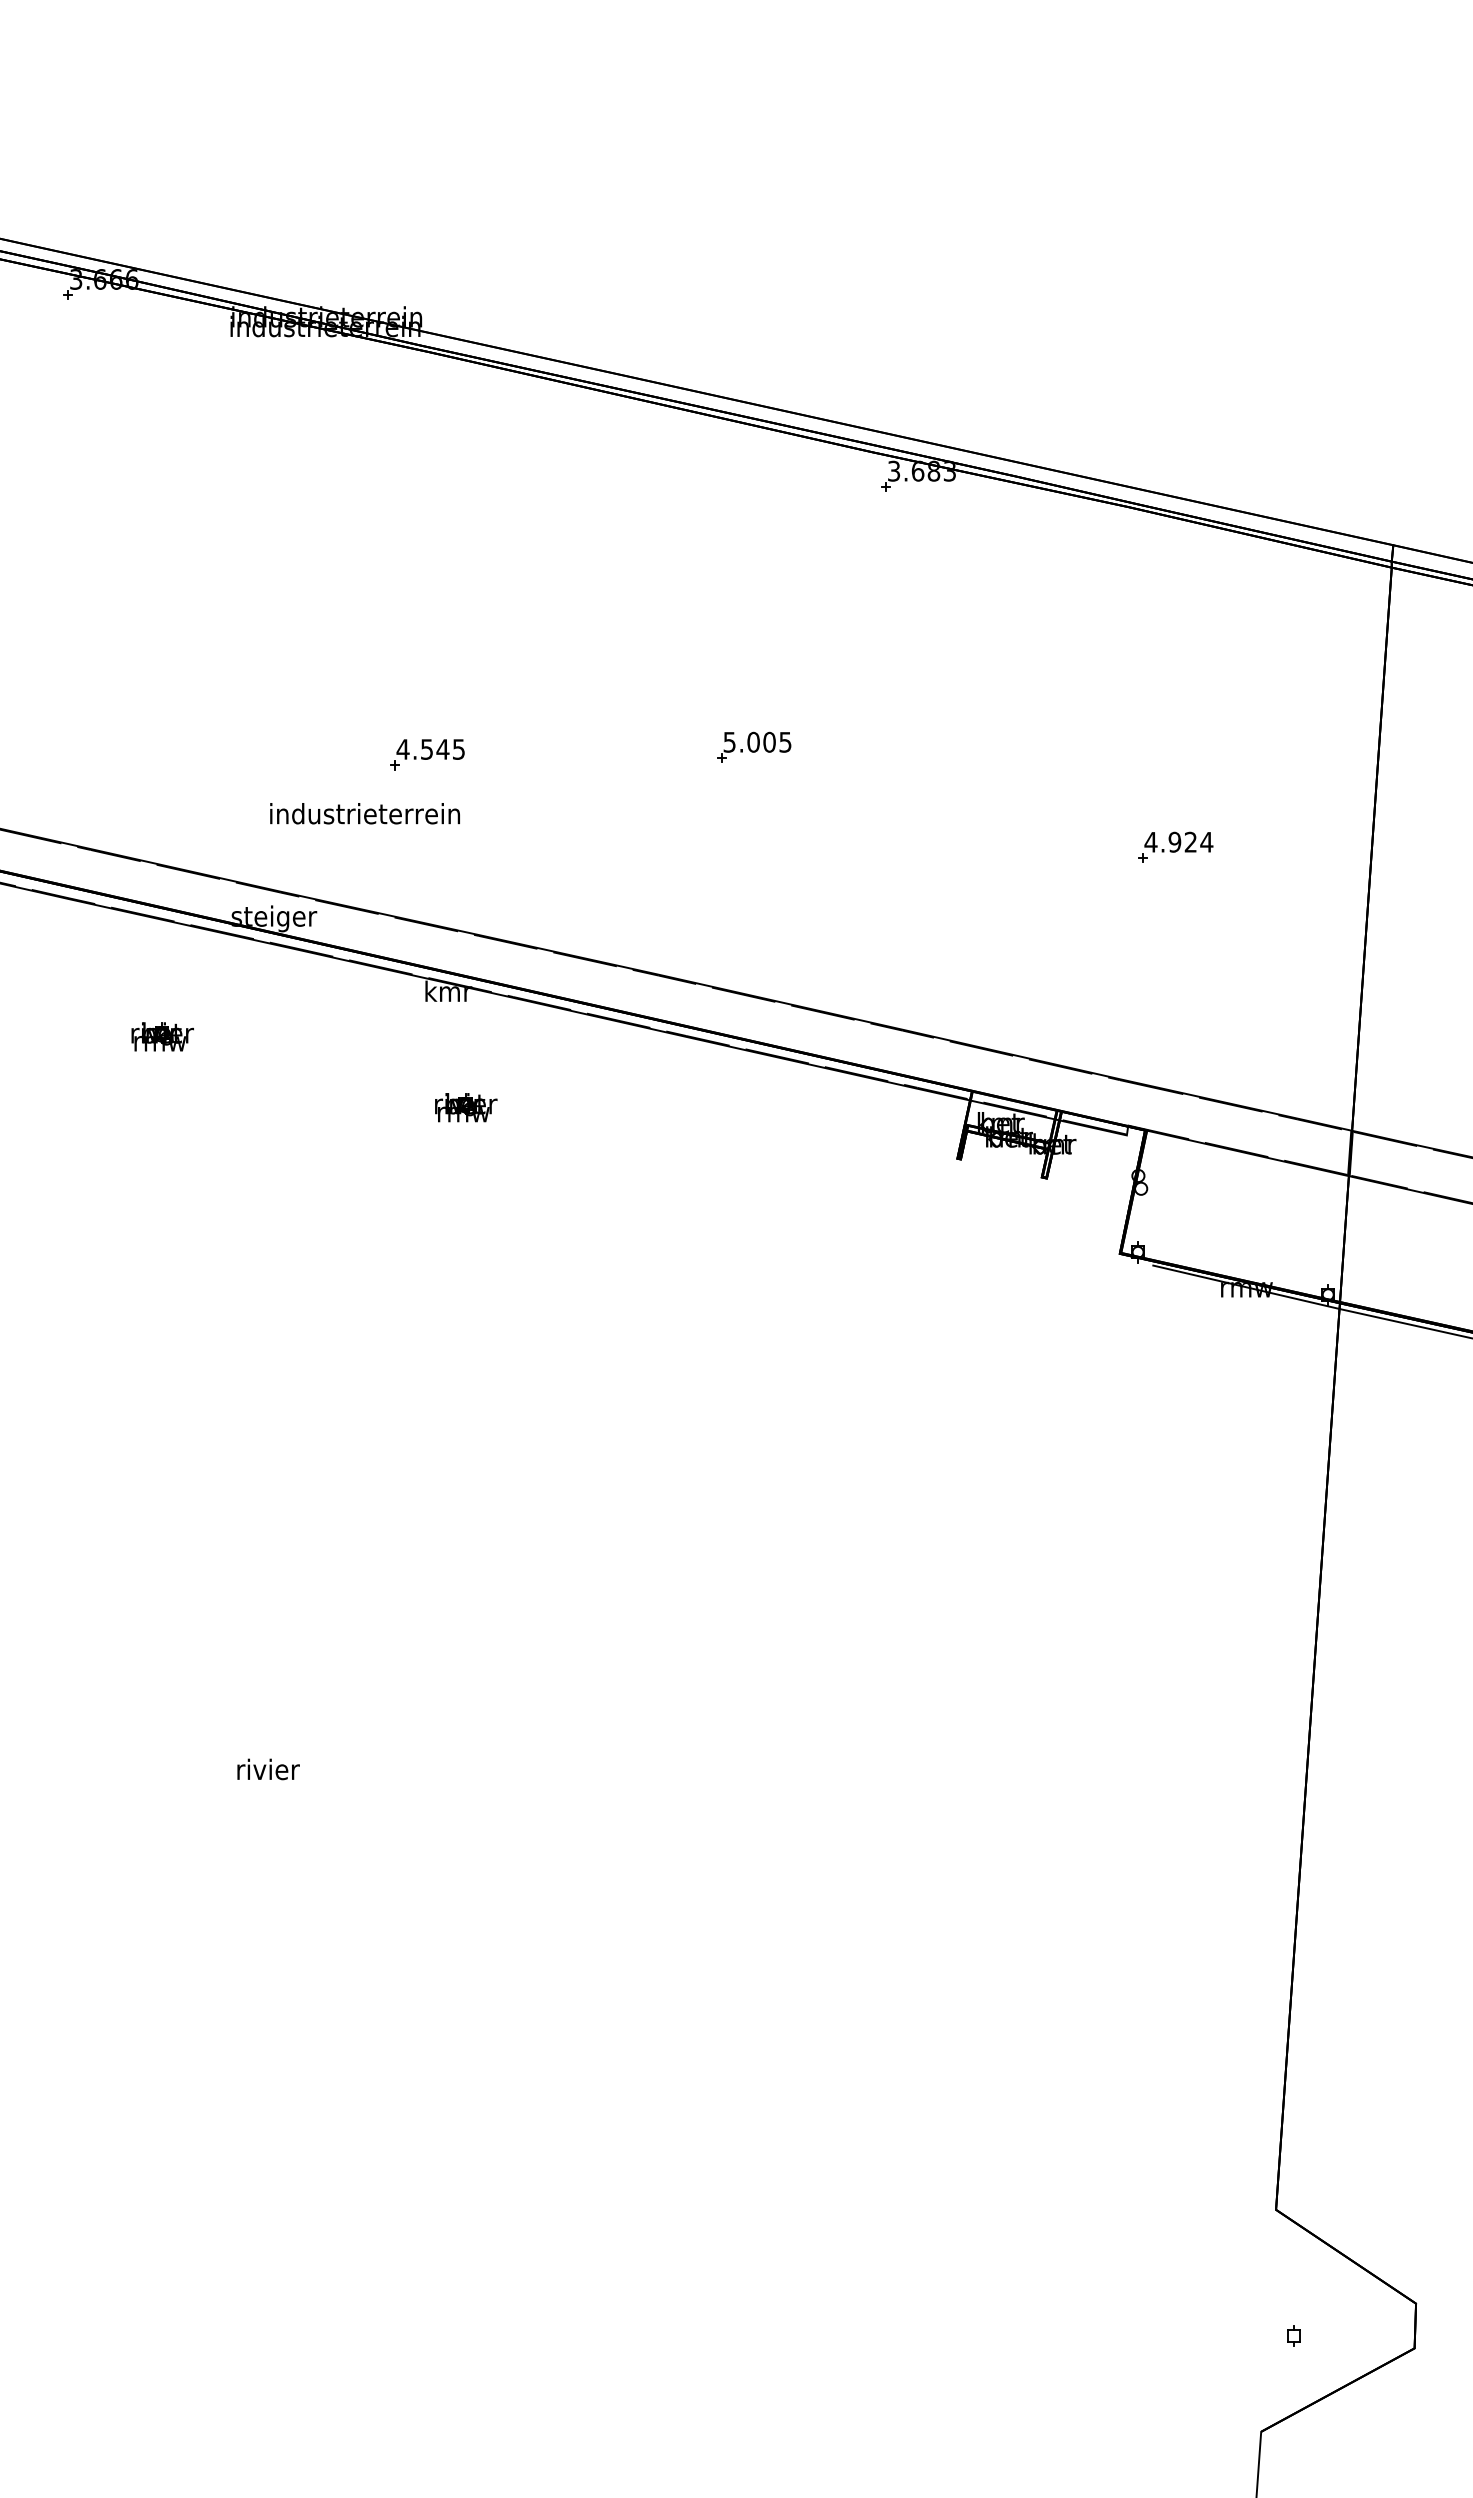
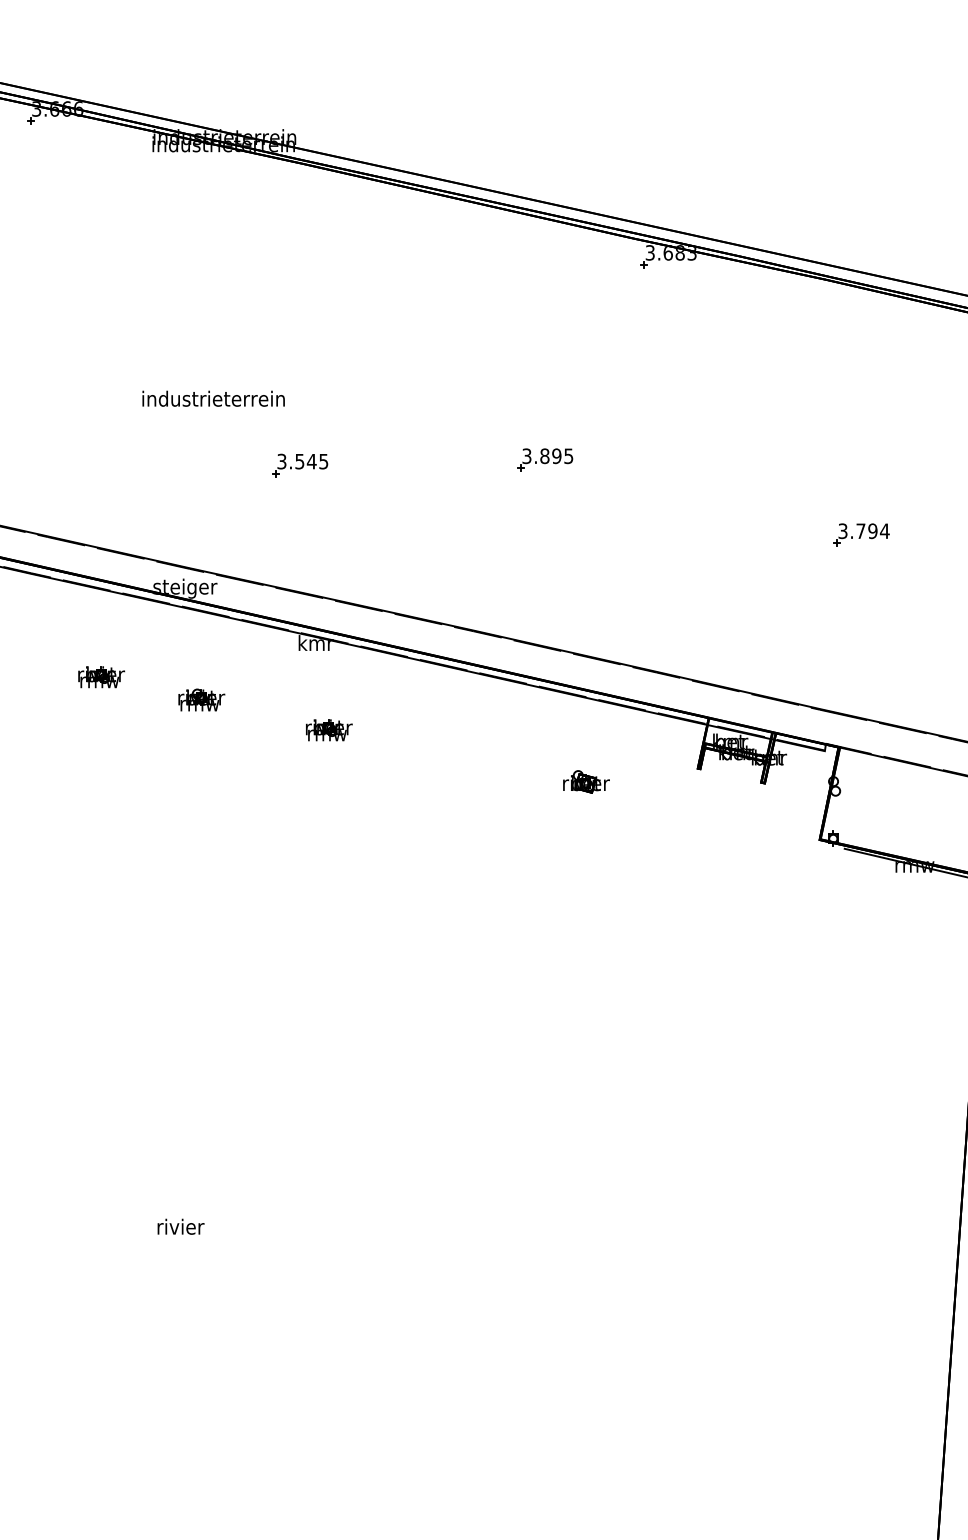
text: (749, 741) -> (541, 455), 5.005 -> 3.895
text: (402, 749) -> (281, 461), 4.545 -> 3.545
text: (364, 813) -> (213, 398), moved
text: (1170, 841) -> (857, 530), 4.924 -> 3.794
part: (296, 1067) -> (201, 700), added
part: (809, 1176) -> (586, 781), added

